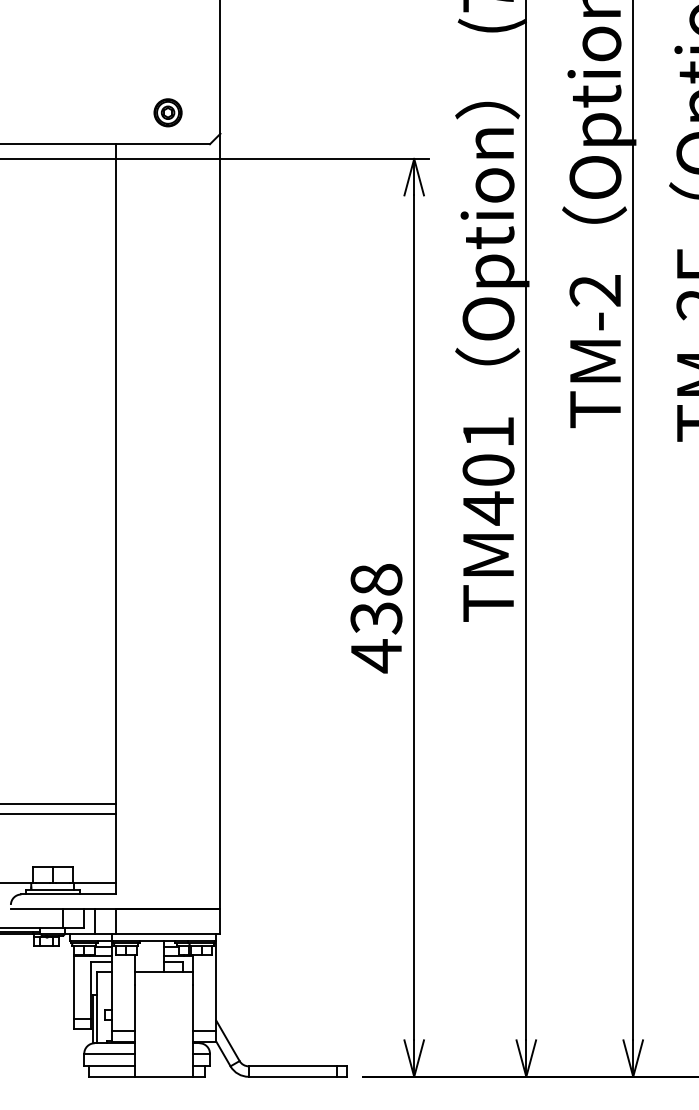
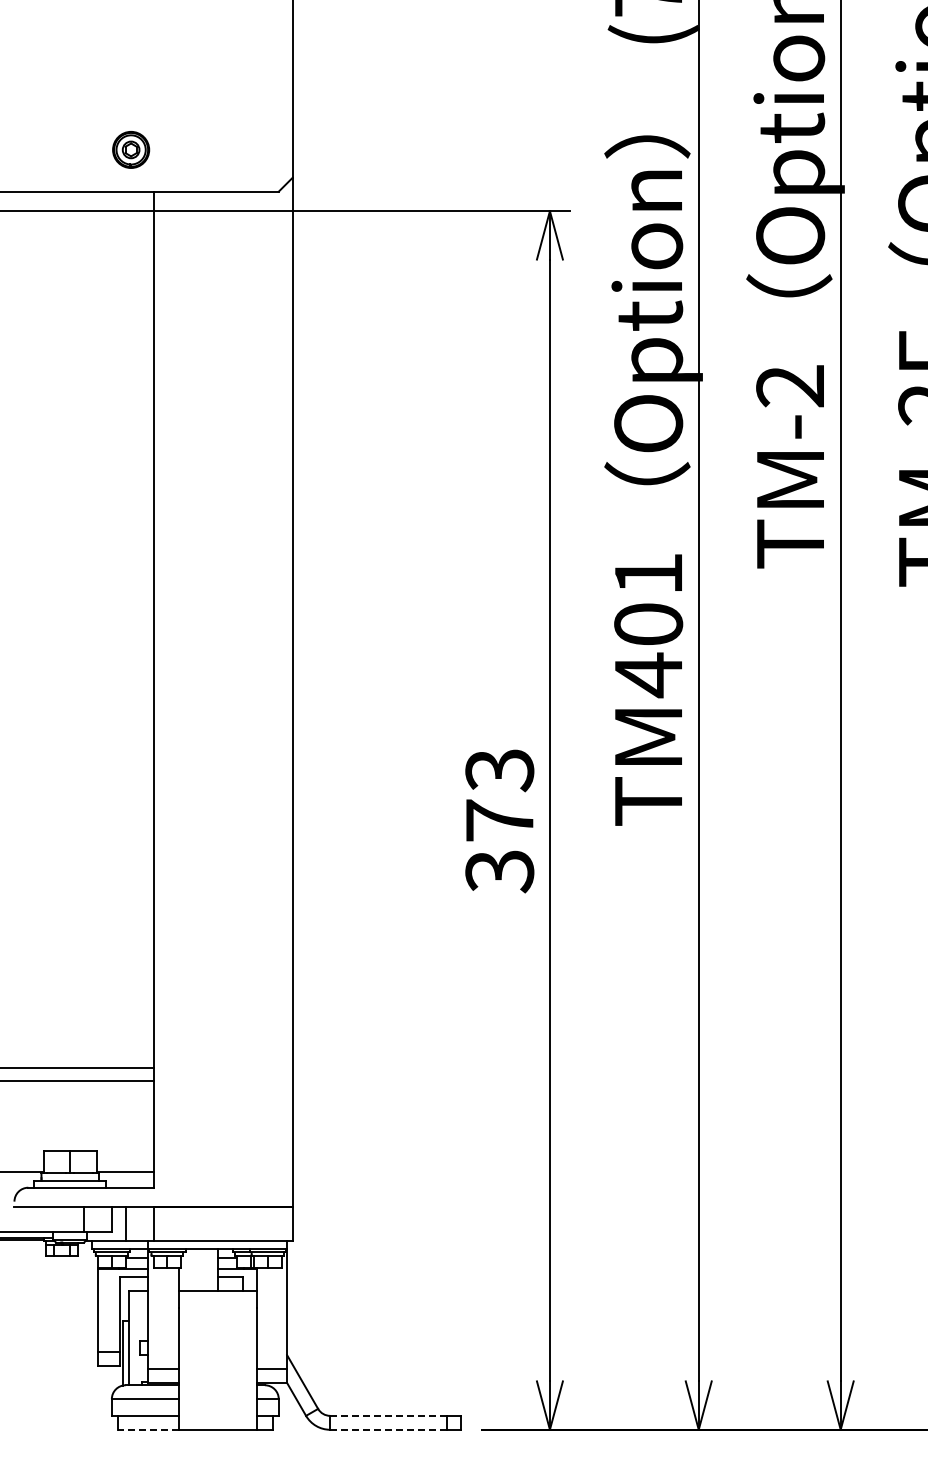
part: (168, 112) -> (131, 149), moved
text: (376, 618) -> (499, 821), 438 -> 373
line: (292, 1066) -> (388, 1415), solid -> dashed
line: (111, 1076) -> (147, 1429), solid -> dashed
line: (292, 1076) -> (388, 1429), solid -> dashed

